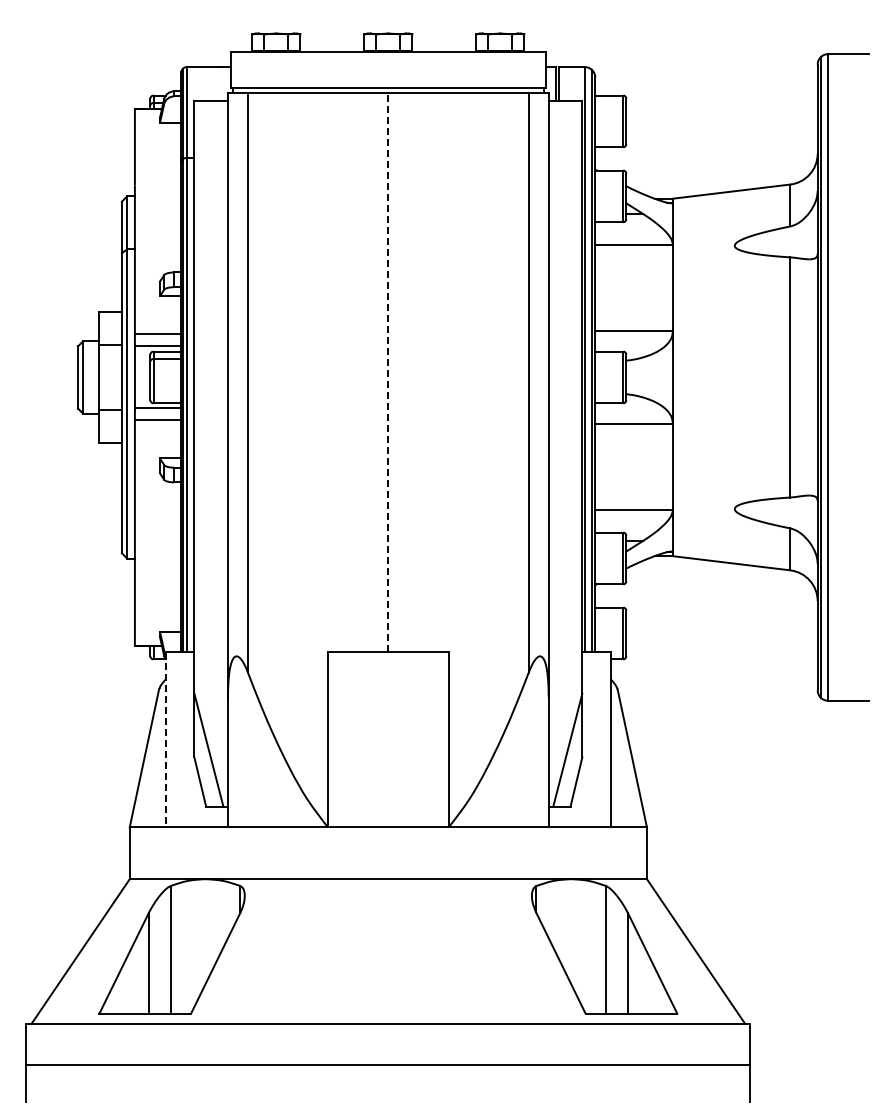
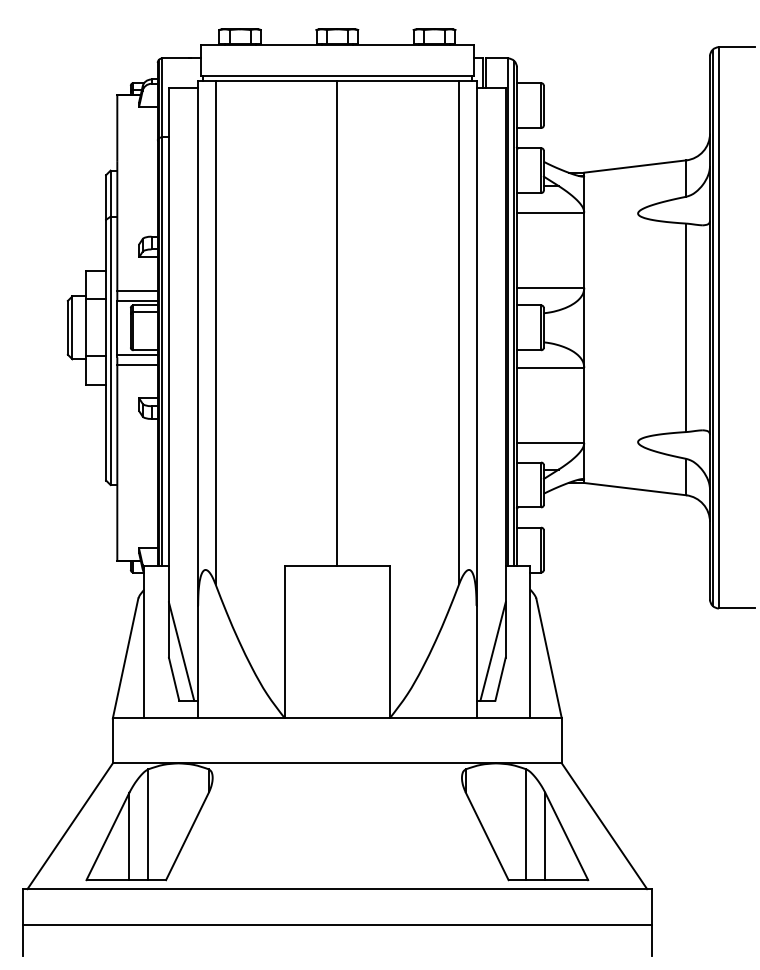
line: (388, 371) -> (337, 322), dashed -> solid
line: (165, 739) -> (143, 642), dashed -> solid

